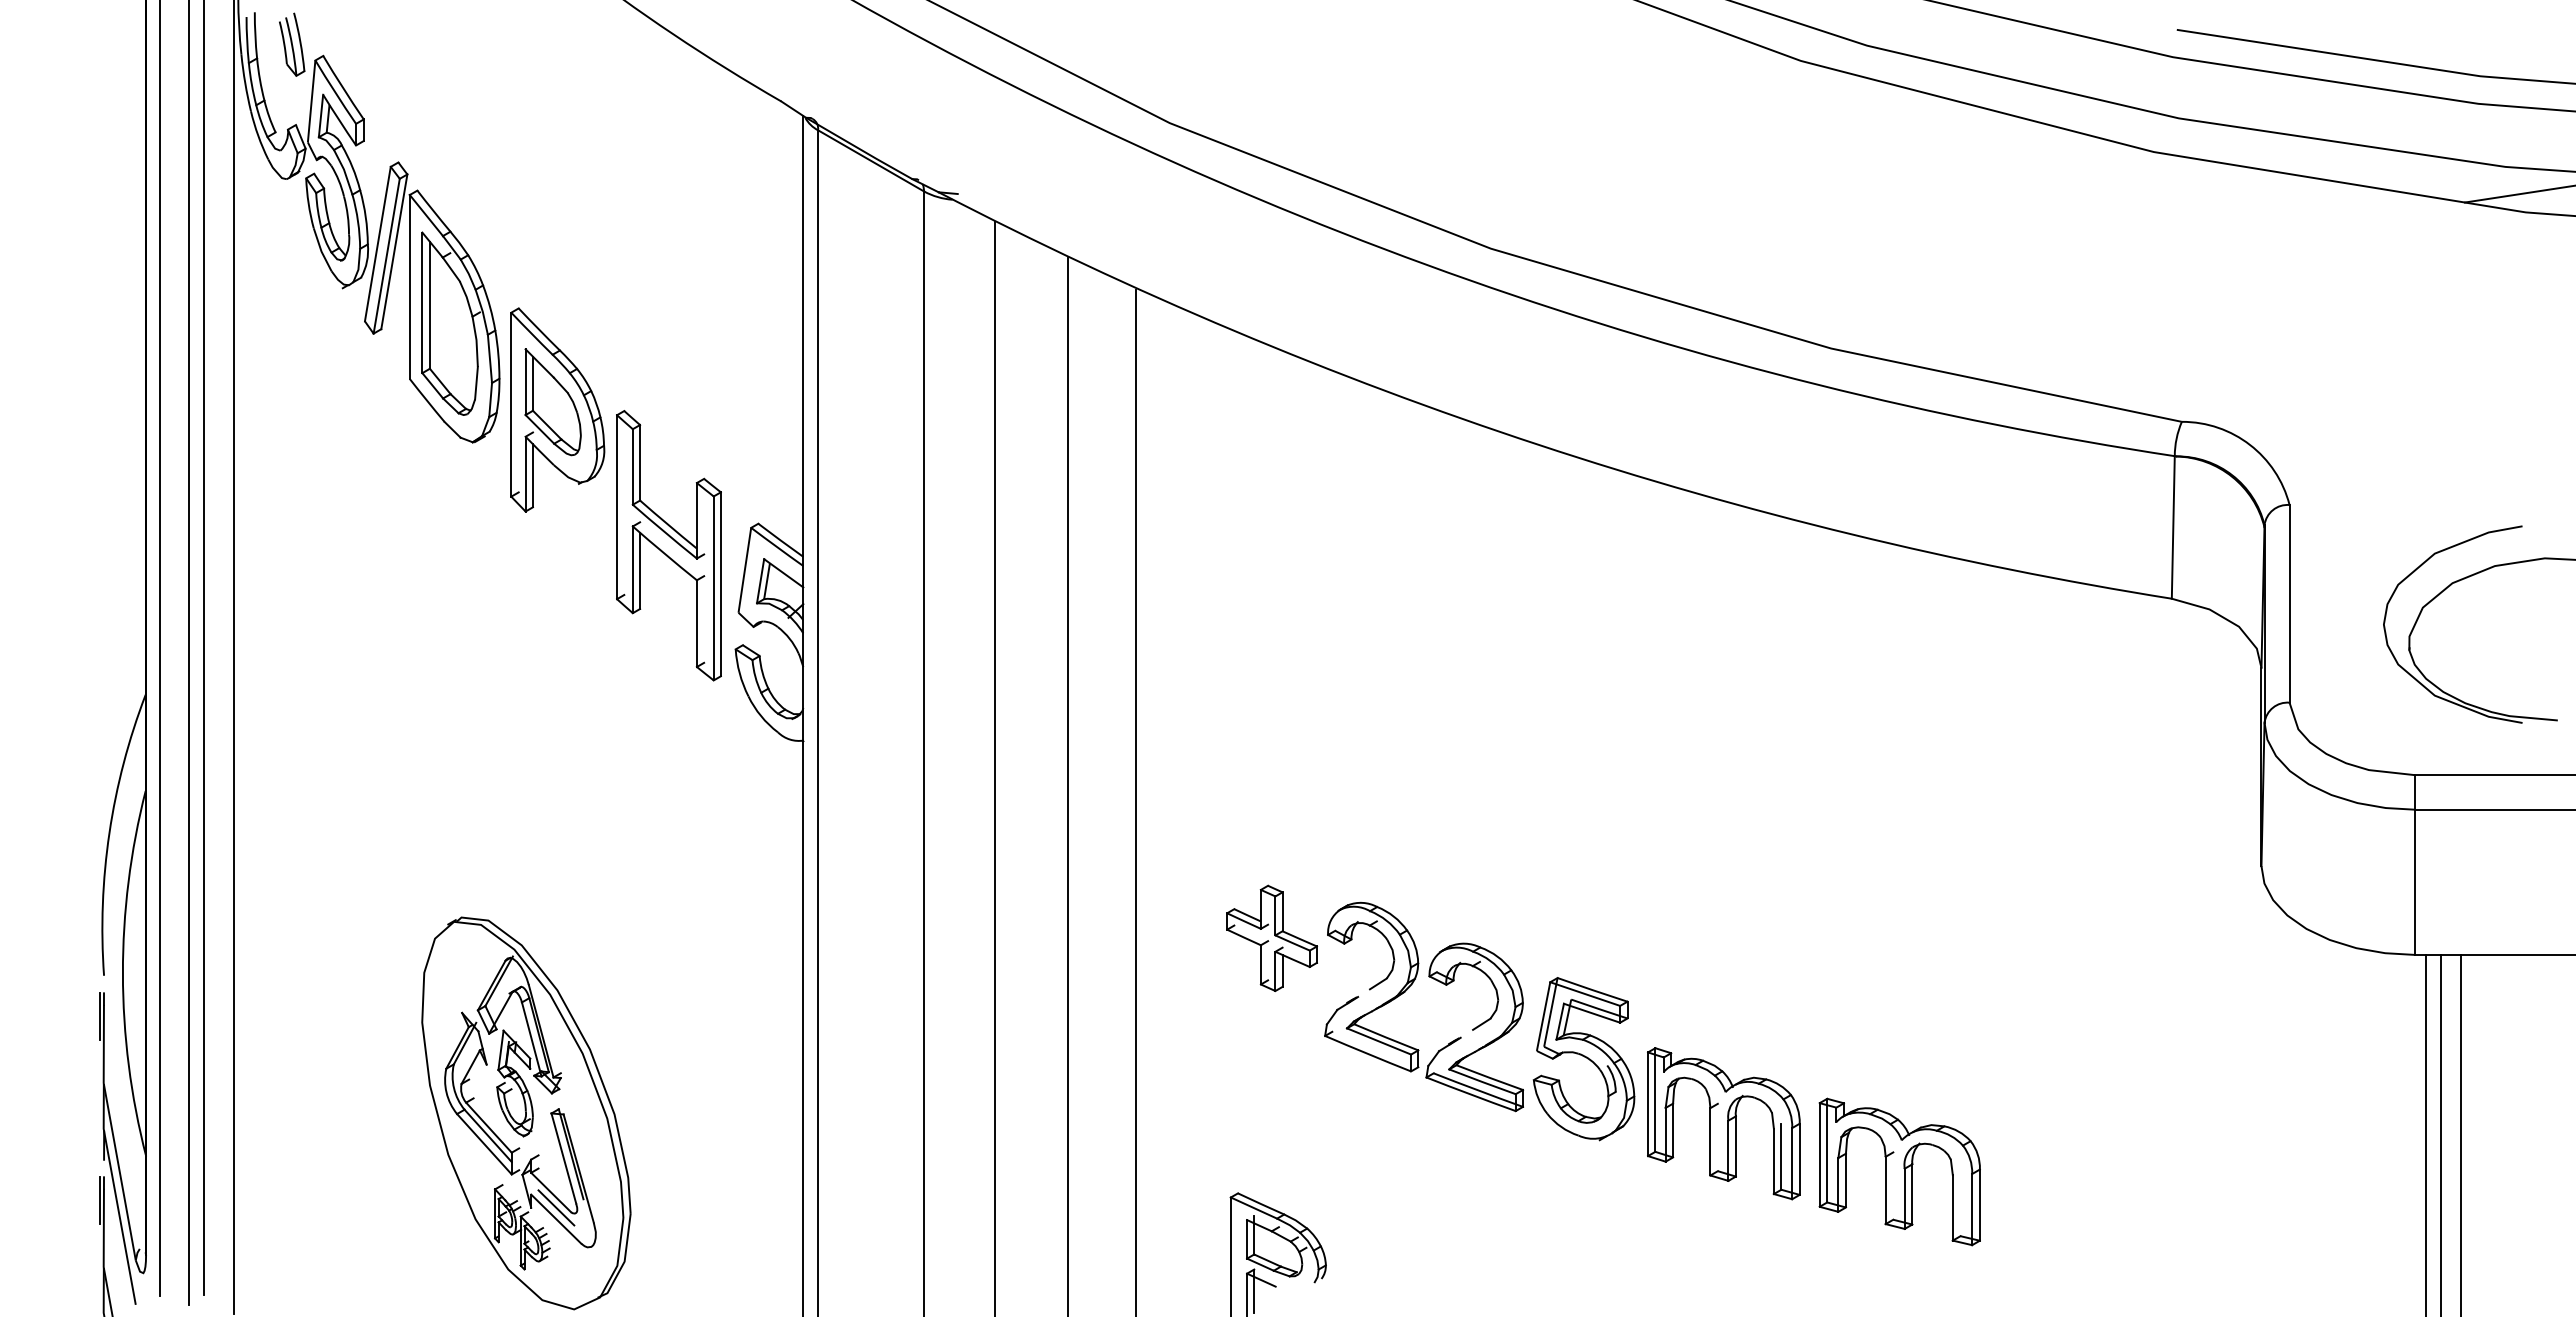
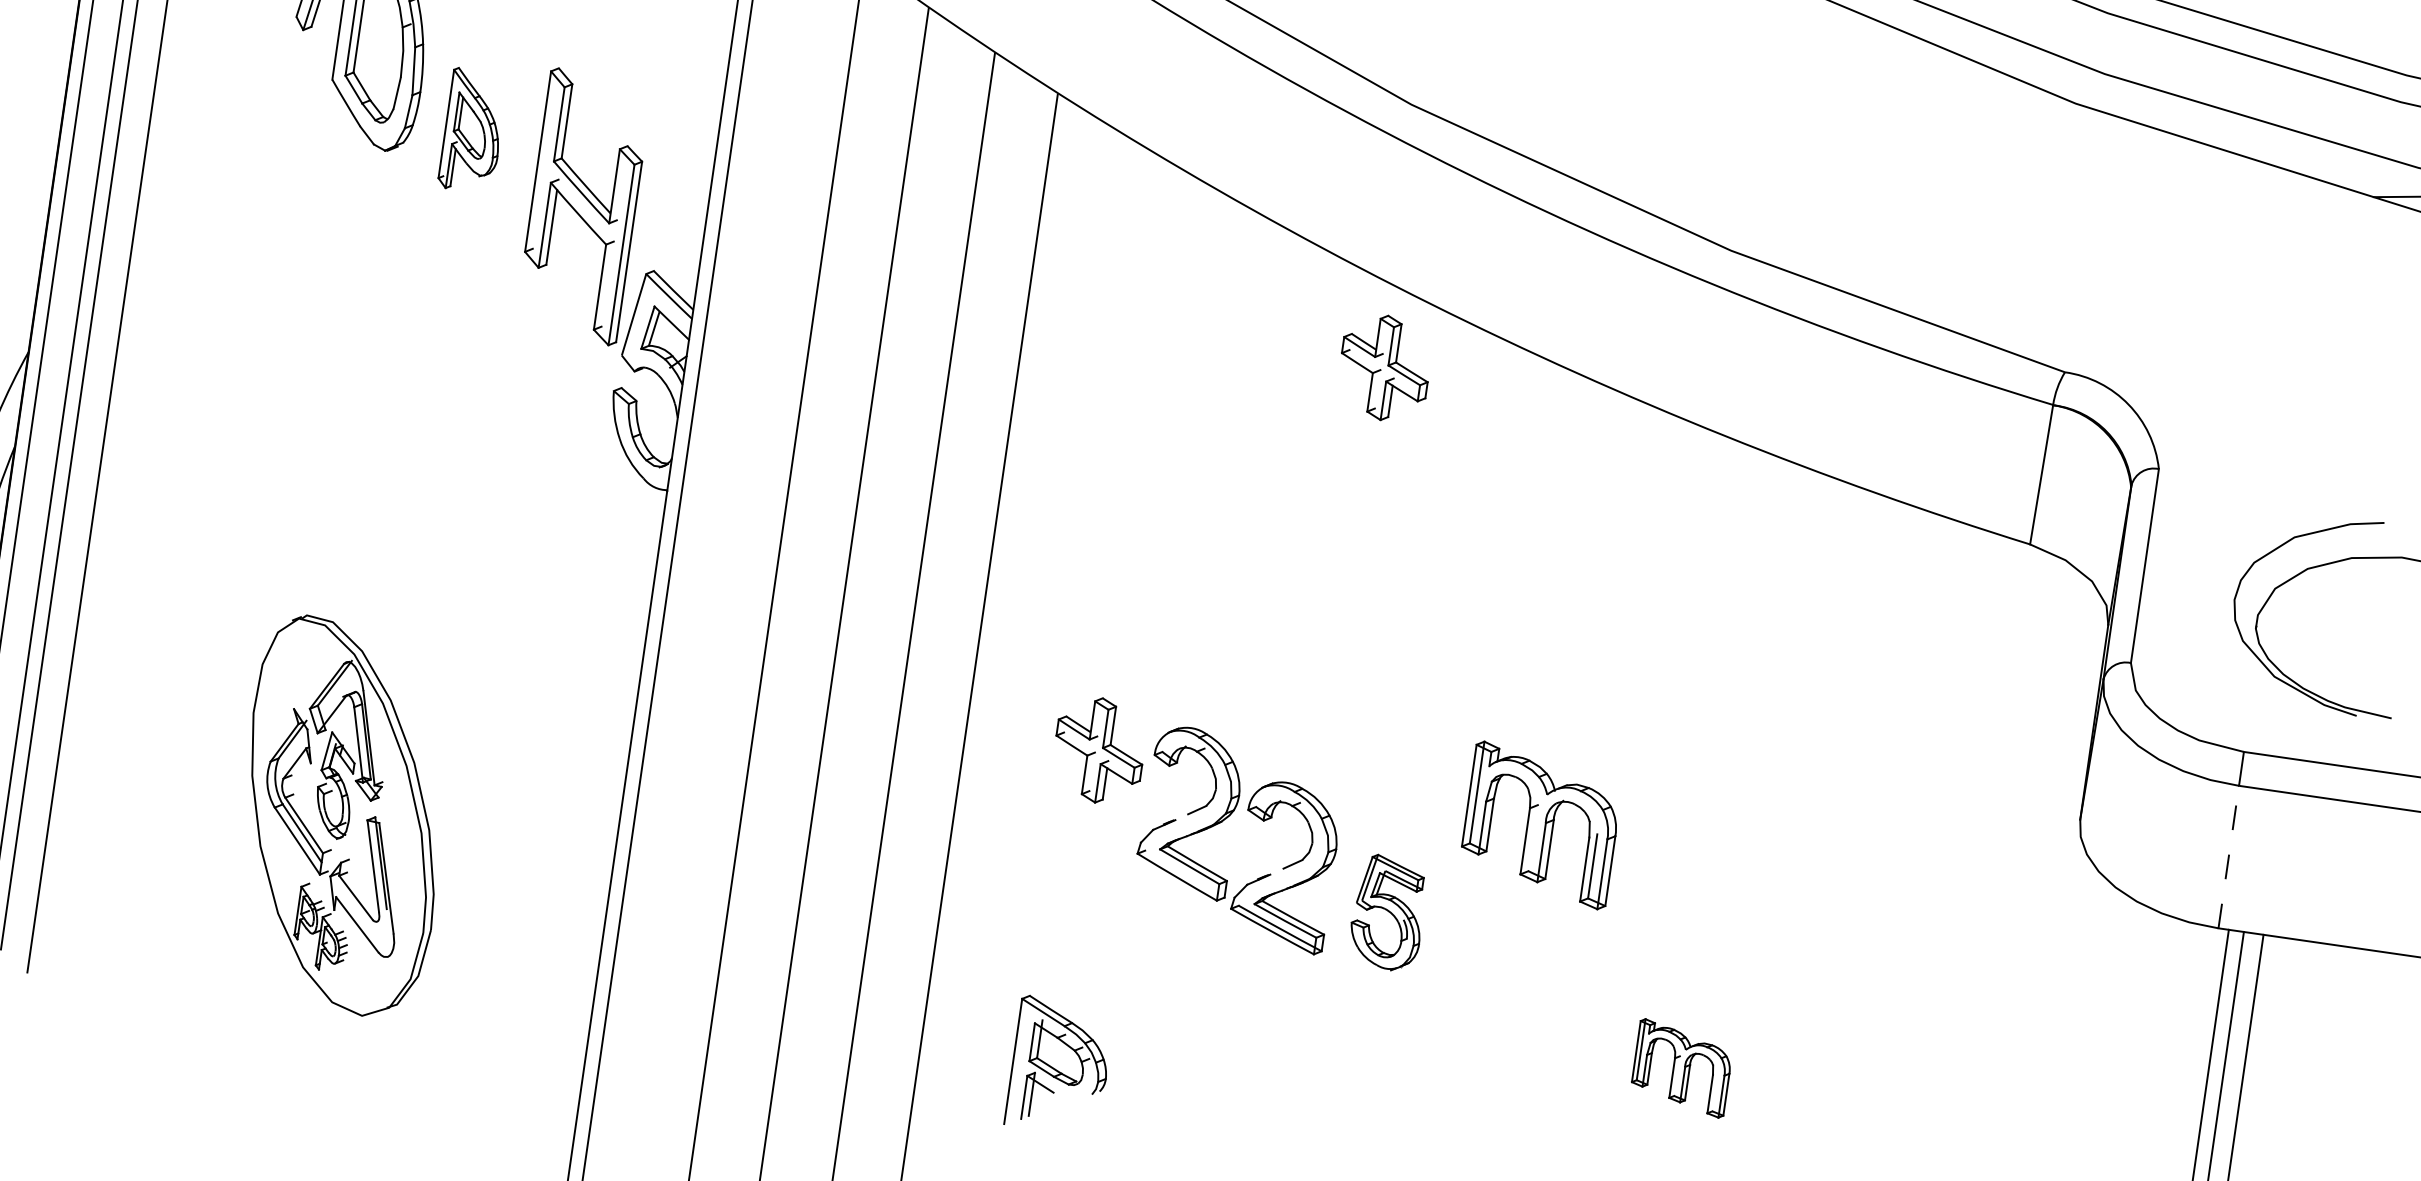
part: (557, 409) -> (472, 130), size x0.6
part: (1501, 515) -> (1384, 367), added
part: (668, 545) -> (583, 206), moved
line: (2415, 882) -> (2229, 857), solid -> dashed
part: (1583, 1059) -> (1387, 913), size x0.7
part: (1723, 1123) -> (1540, 825), moved
part: (1899, 1171) -> (1681, 1067), size x0.6
line: (556, 1207) -> (359, 913), removed

